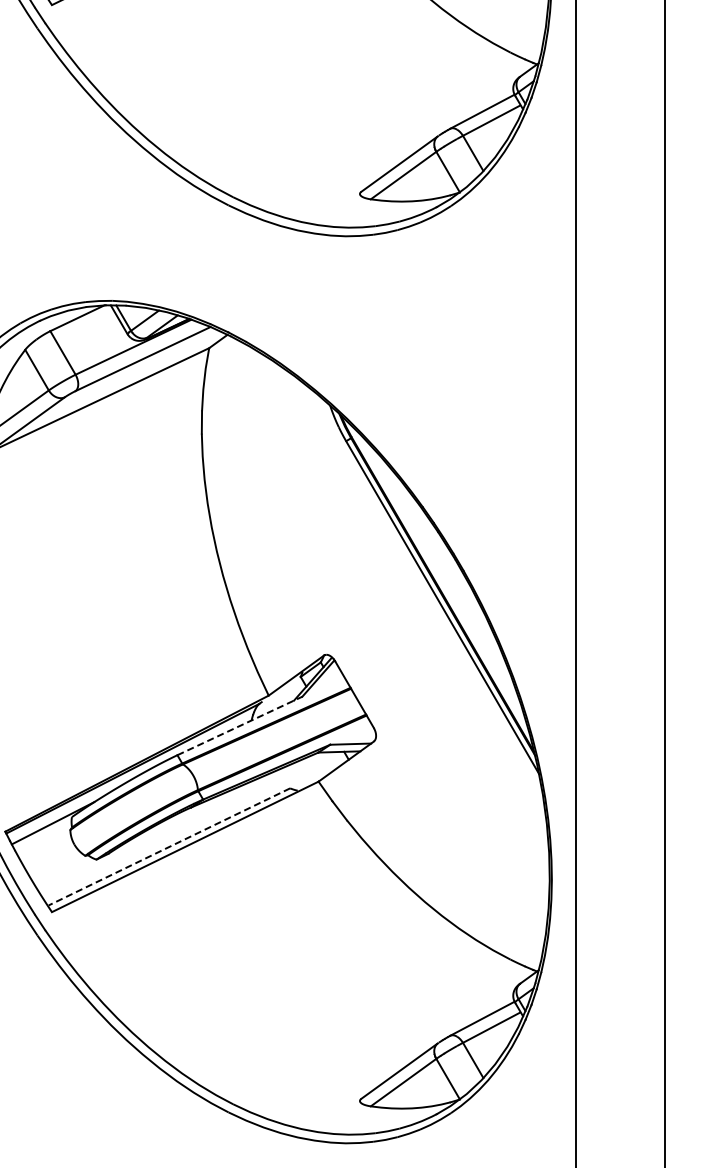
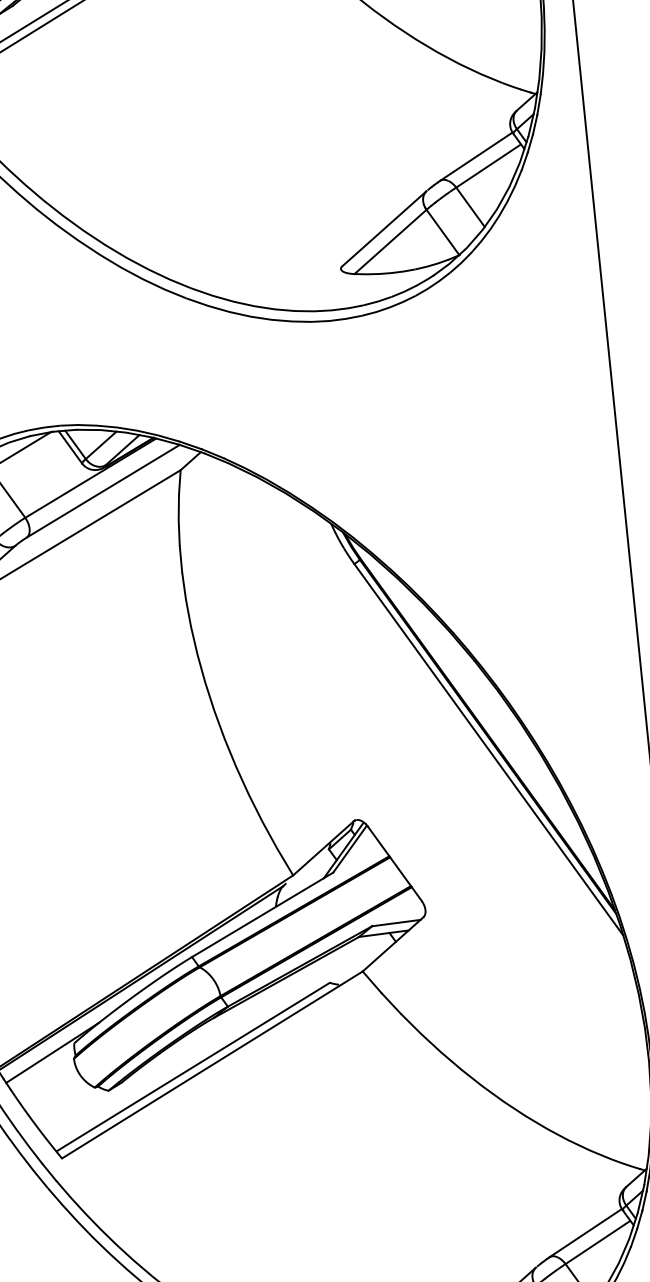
line: (239, 725) -> (262, 914), dashed -> solid
line: (169, 847) -> (193, 1067), dashed -> solid

